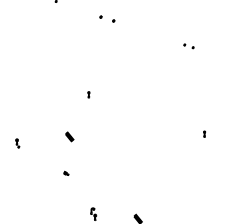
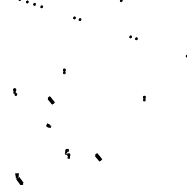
part: (107, 18) -> (77, 18), size x0.62
part: (18, 142) -> (15, 91), moved

